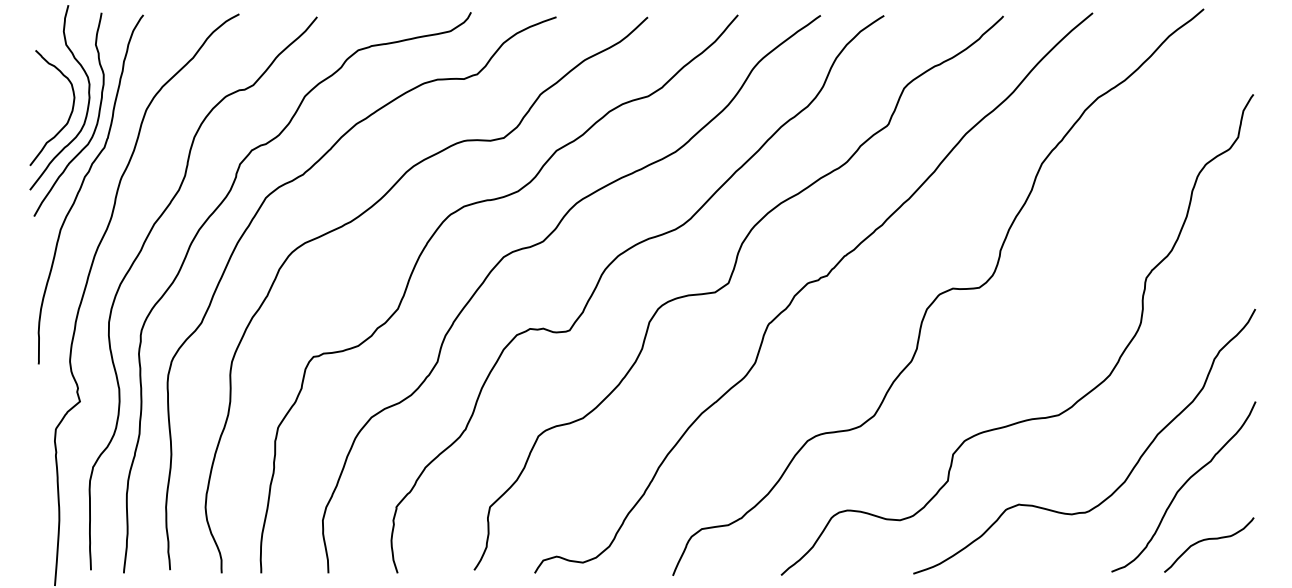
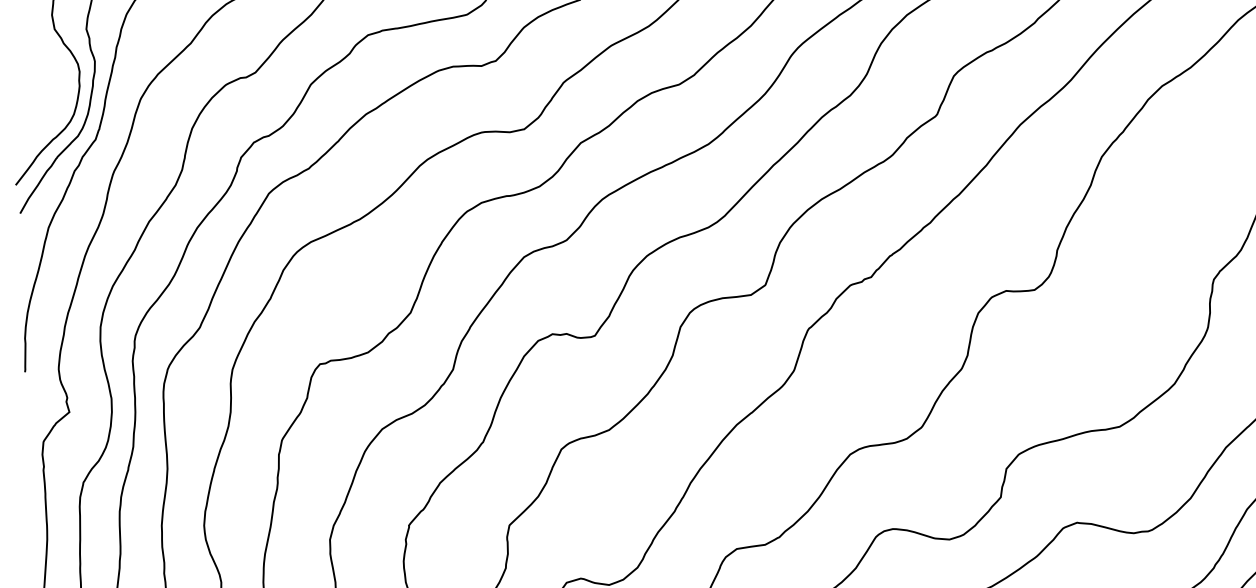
curve: (68, 117) -> (57, 107), removed

